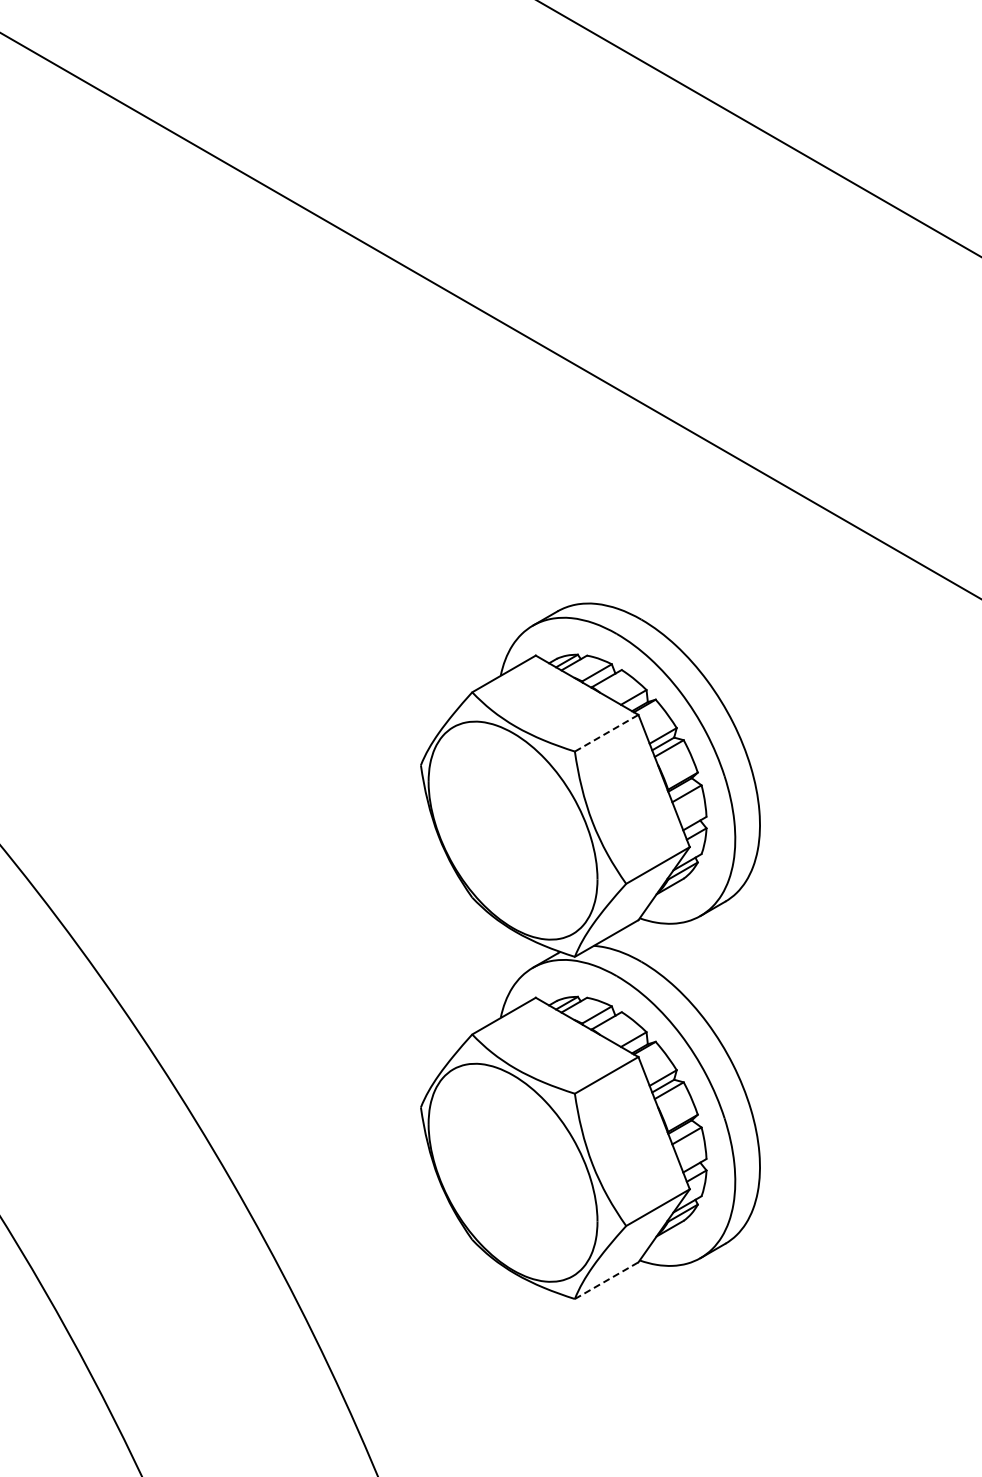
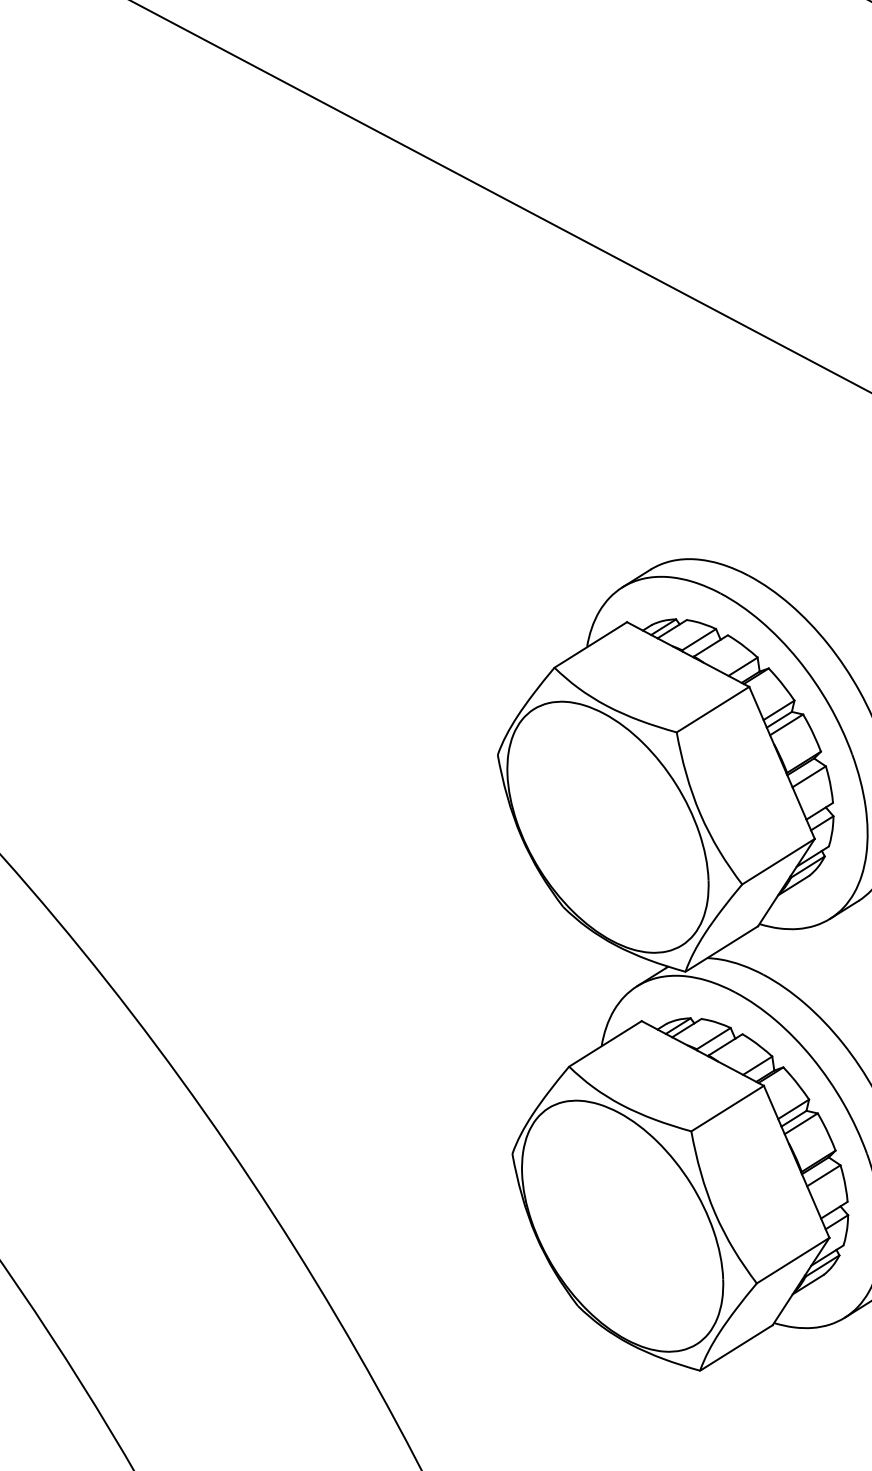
line: (606, 733) -> (712, 709), dashed -> solid
line: (606, 1280) -> (736, 1347), dashed -> solid

